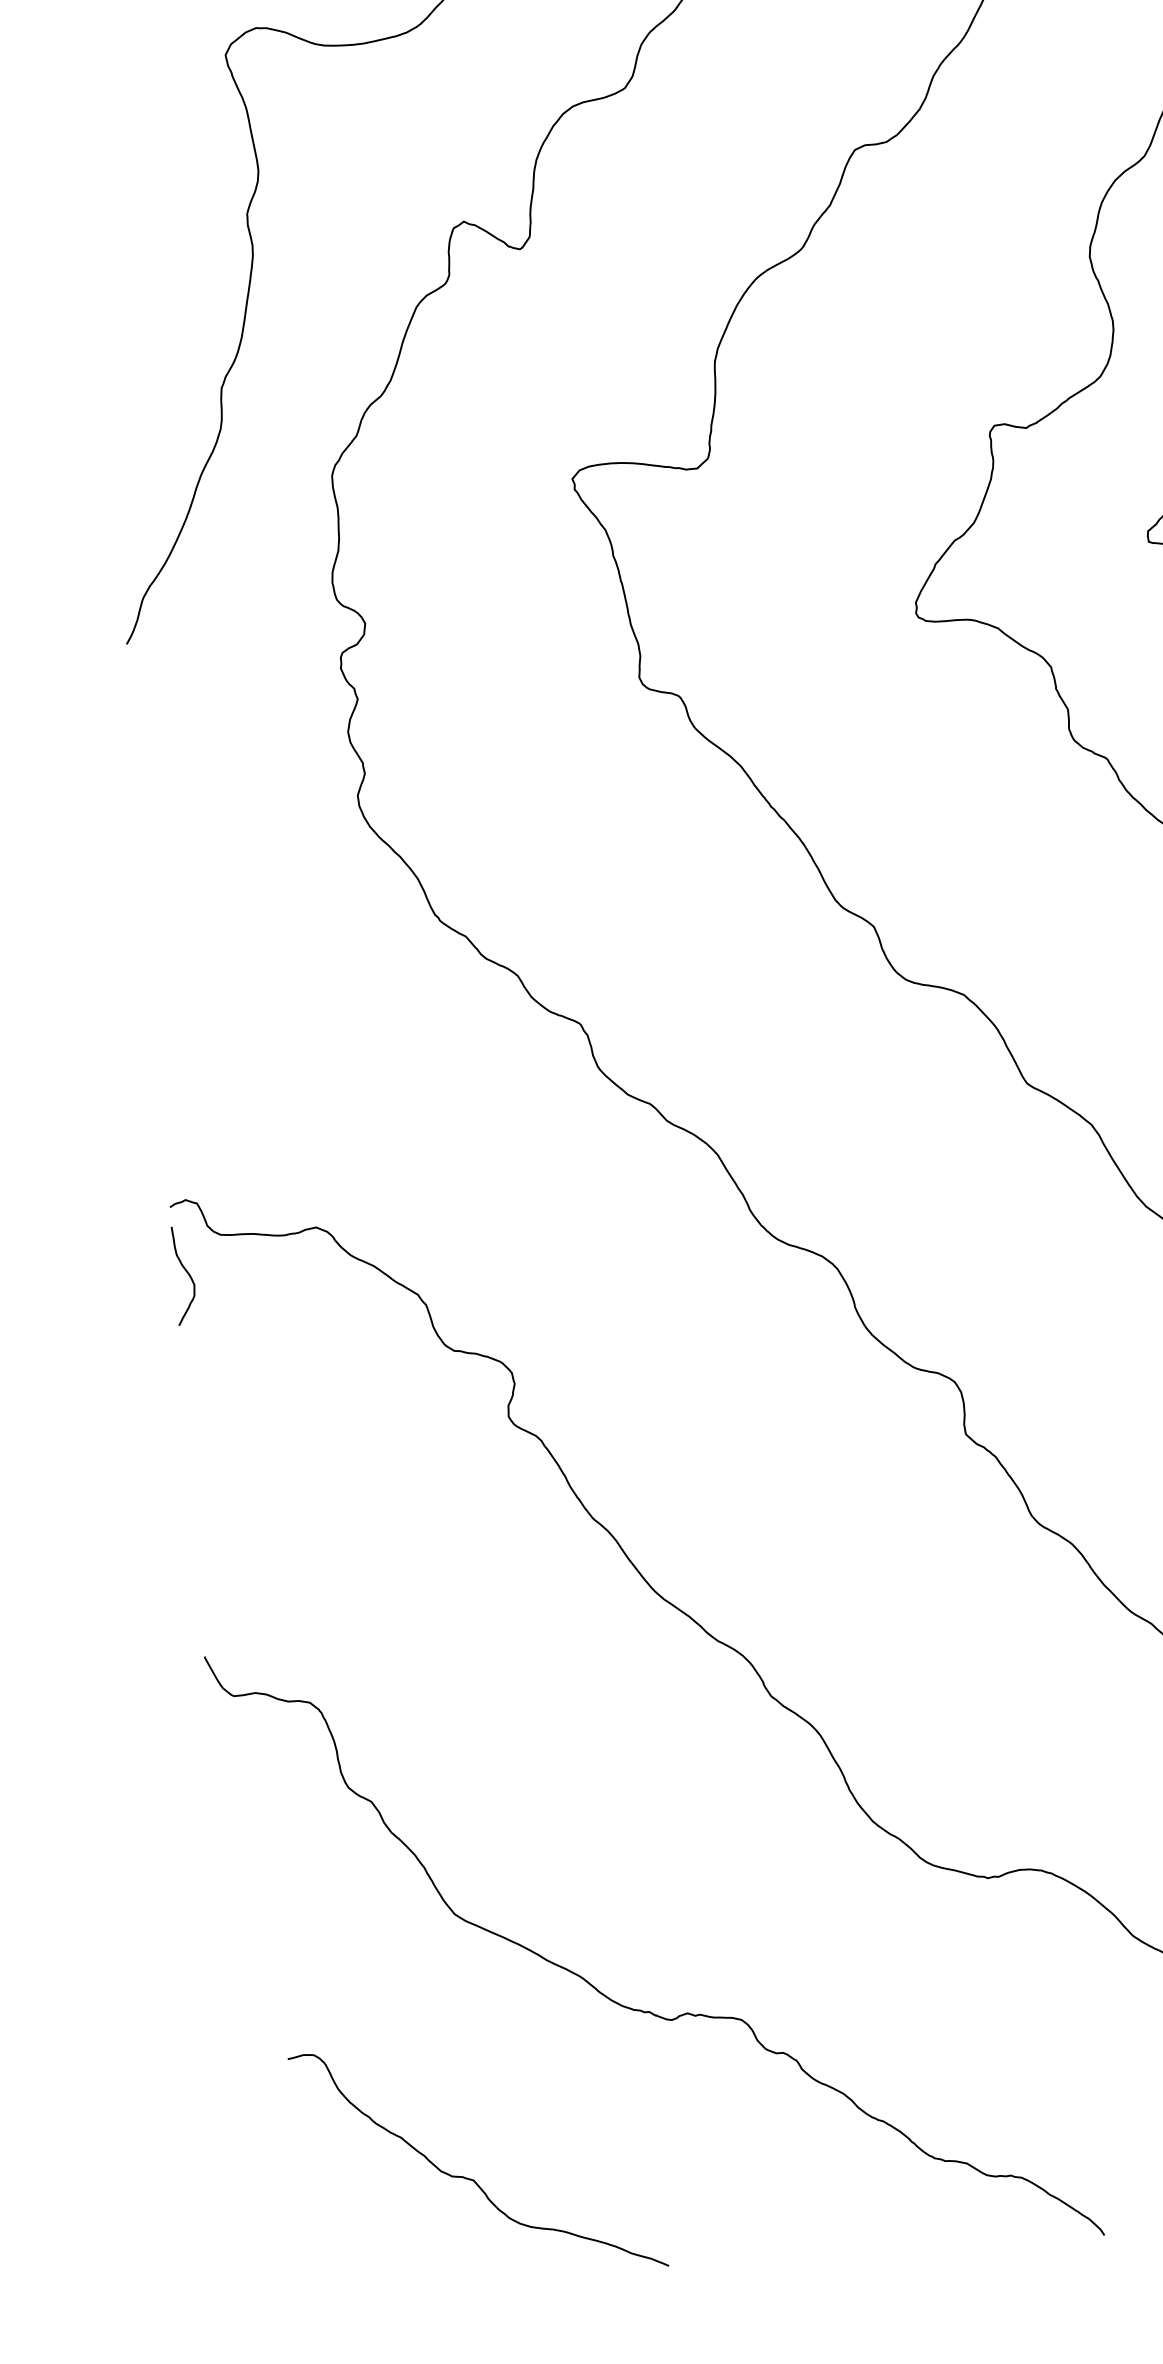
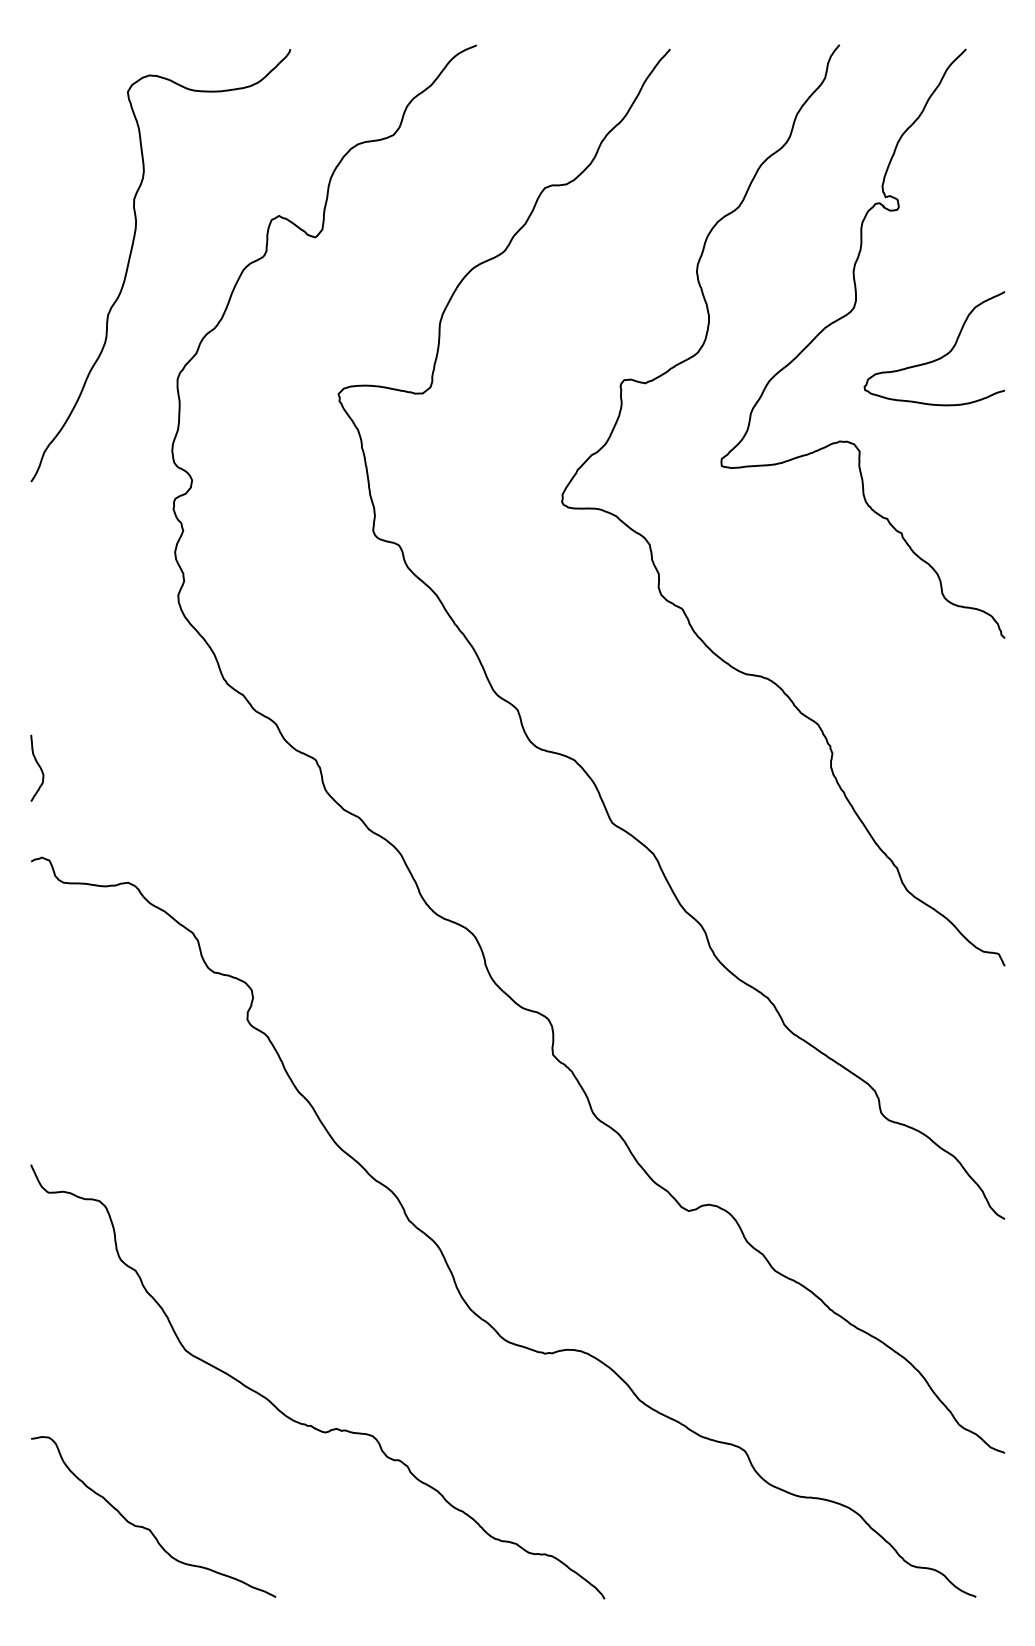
curve: (186, 1272) -> (38, 766), moved
curve: (473, 2178) -> (149, 1528), moved

